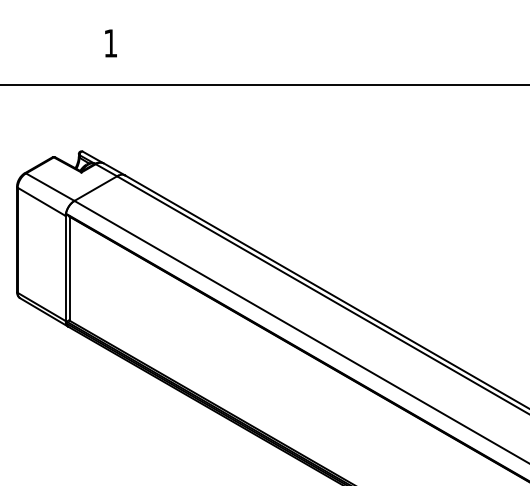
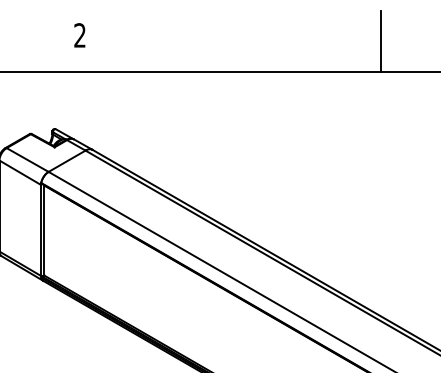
text: (110, 43) -> (79, 35), 1 -> 2
line: (458, 50) -> (381, 41), added

